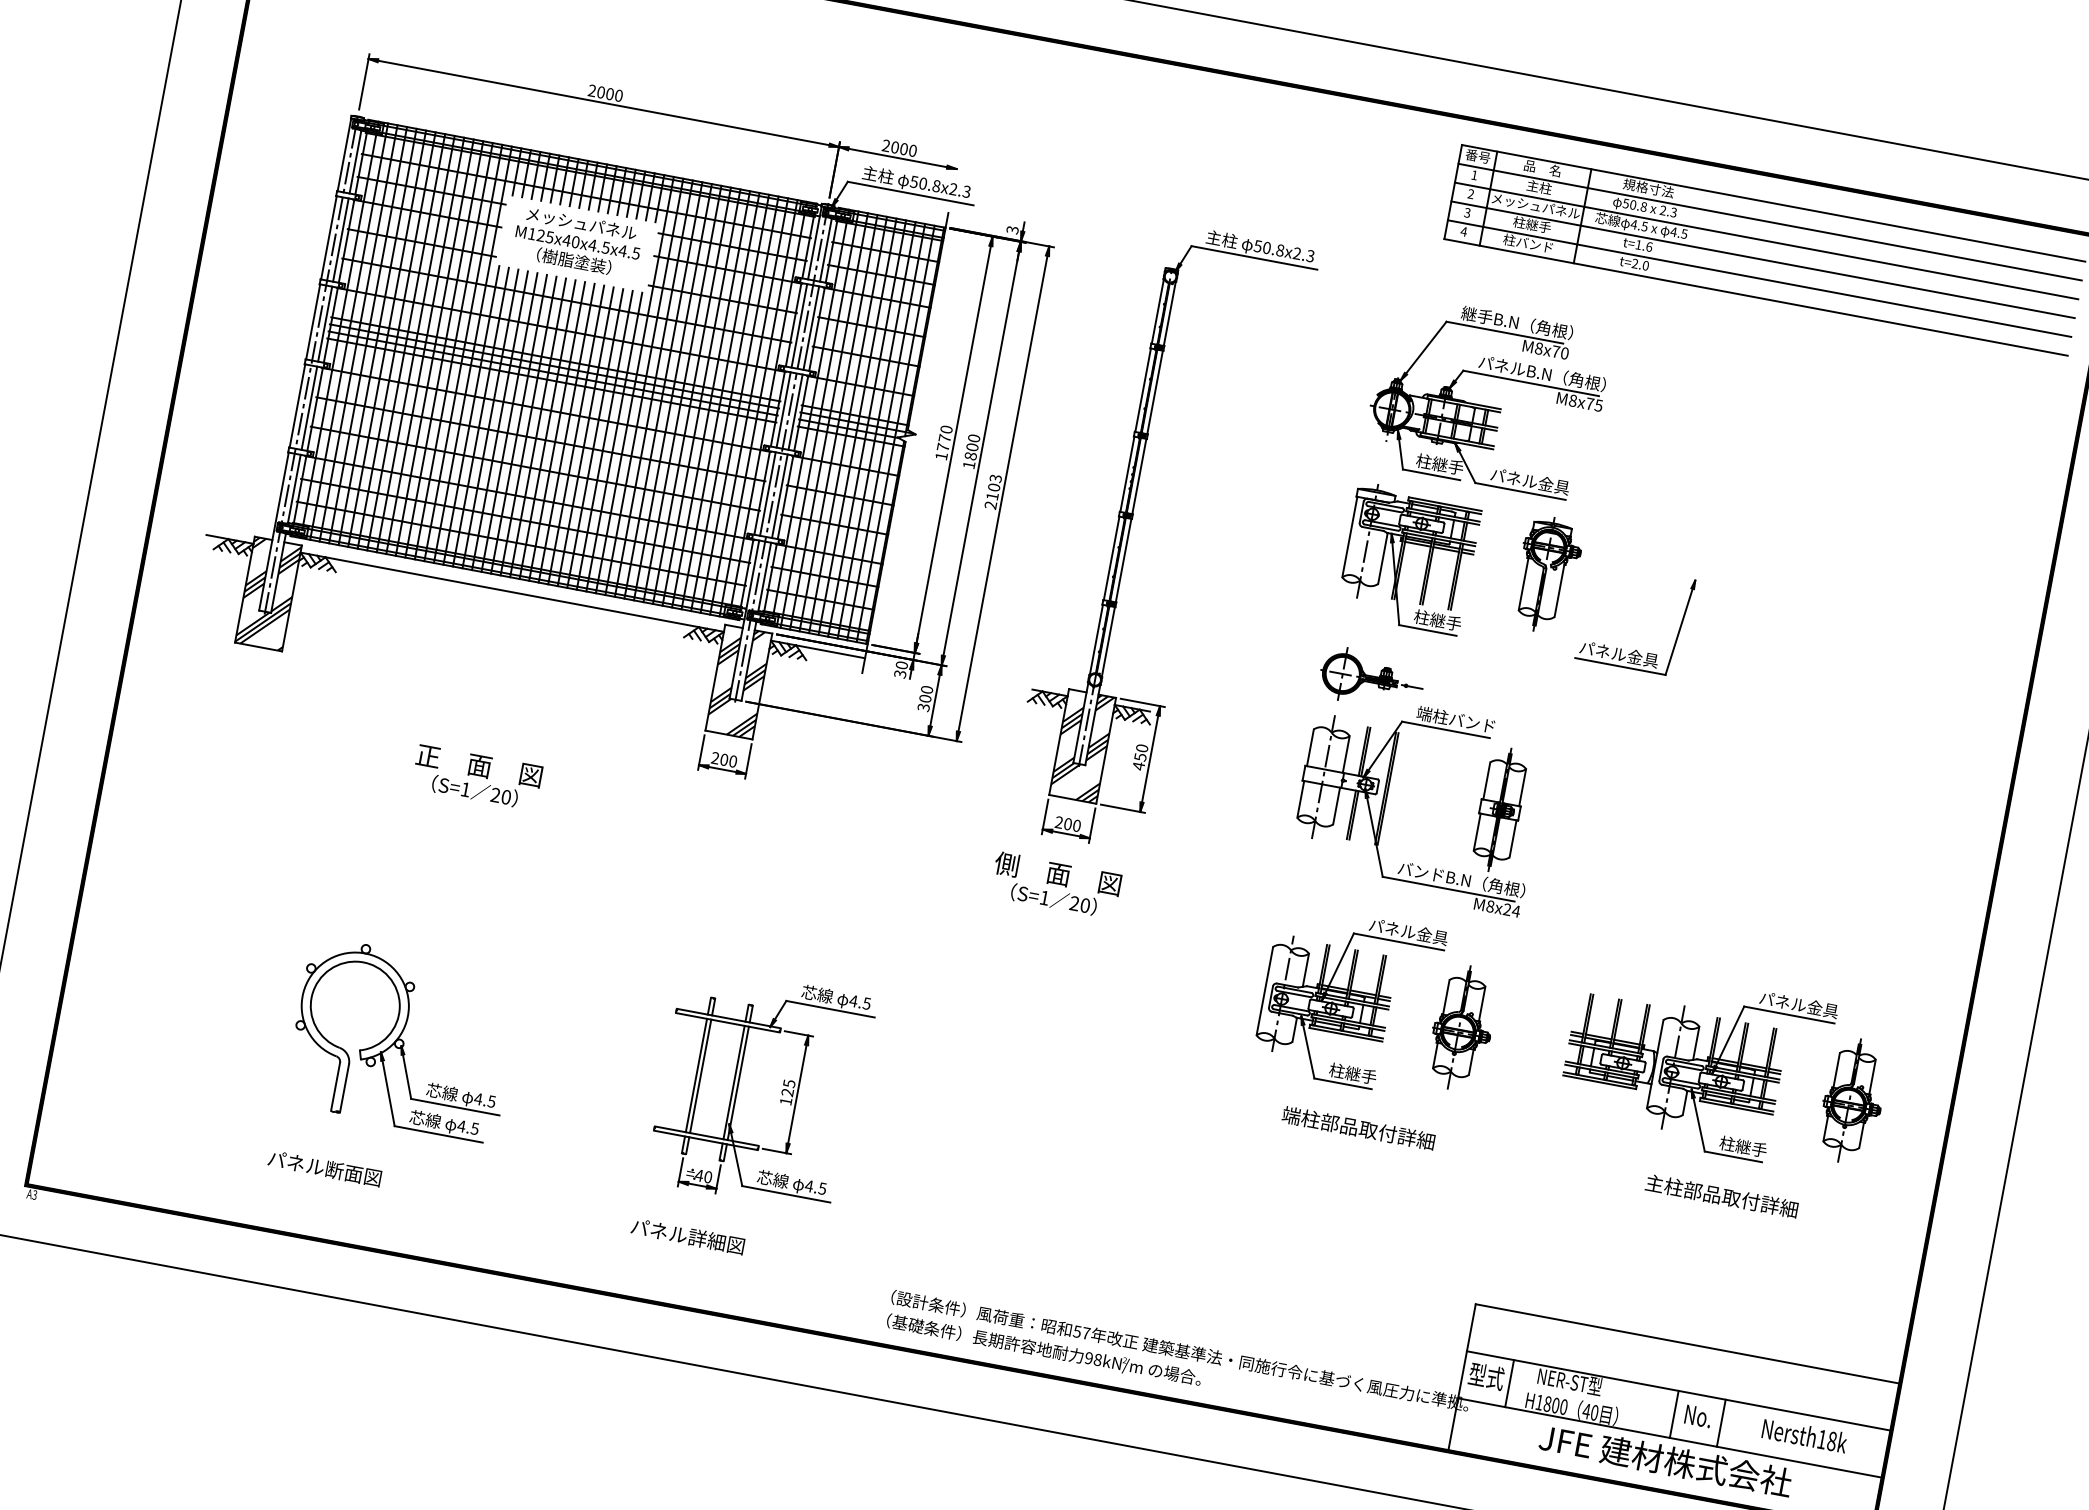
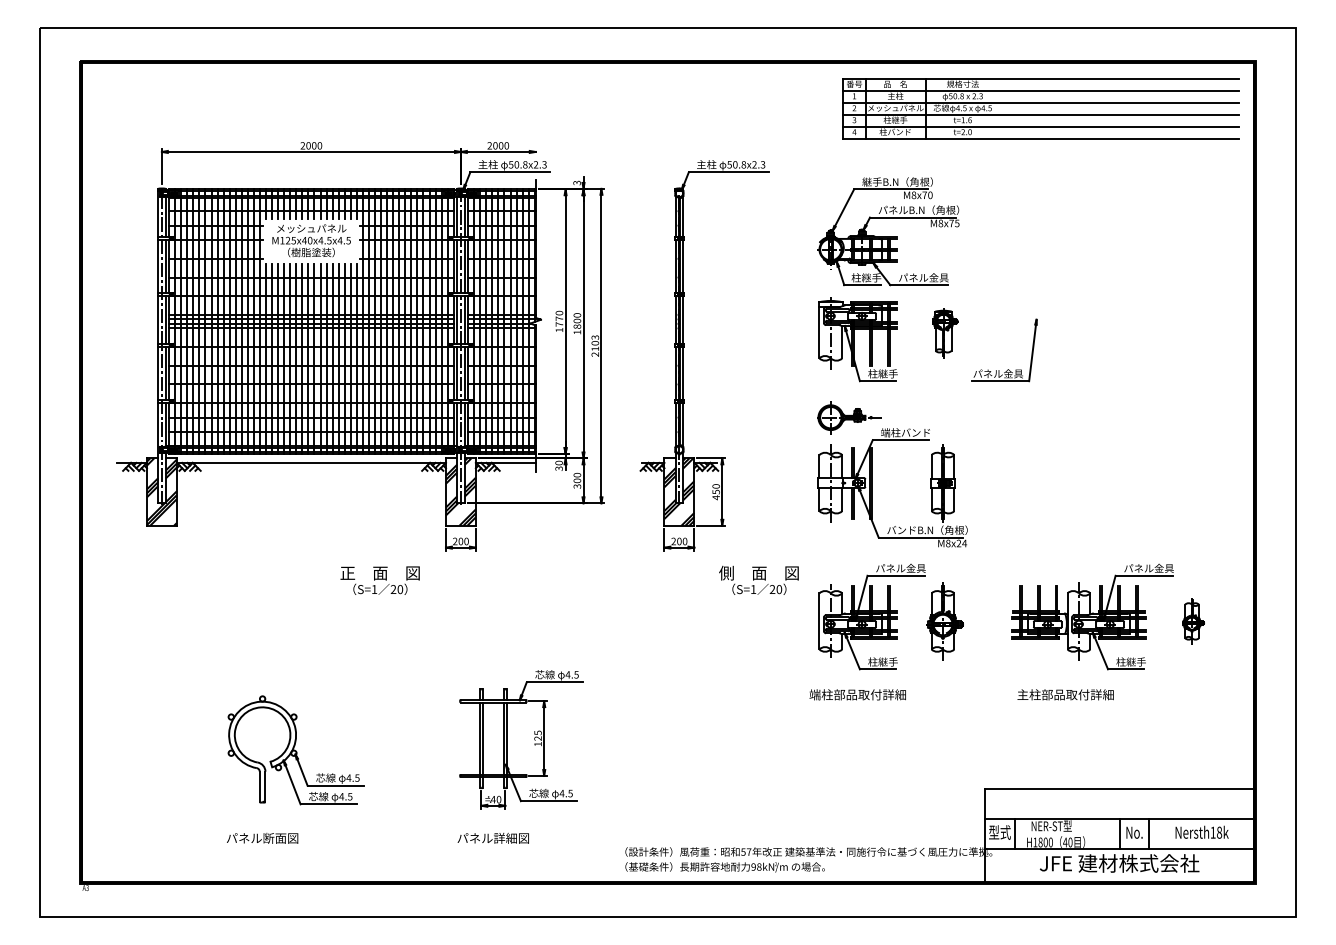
part: (1546, 574) -> (944, 333), size x0.7
text: (476, 776) -> (379, 580), moved
text: (1055, 883) -> (758, 579), moved
part: (1853, 1101) -> (1193, 621), size x0.6
text: (1358, 1127) -> (857, 694), moved
text: (1721, 1195) -> (1065, 694), moved

